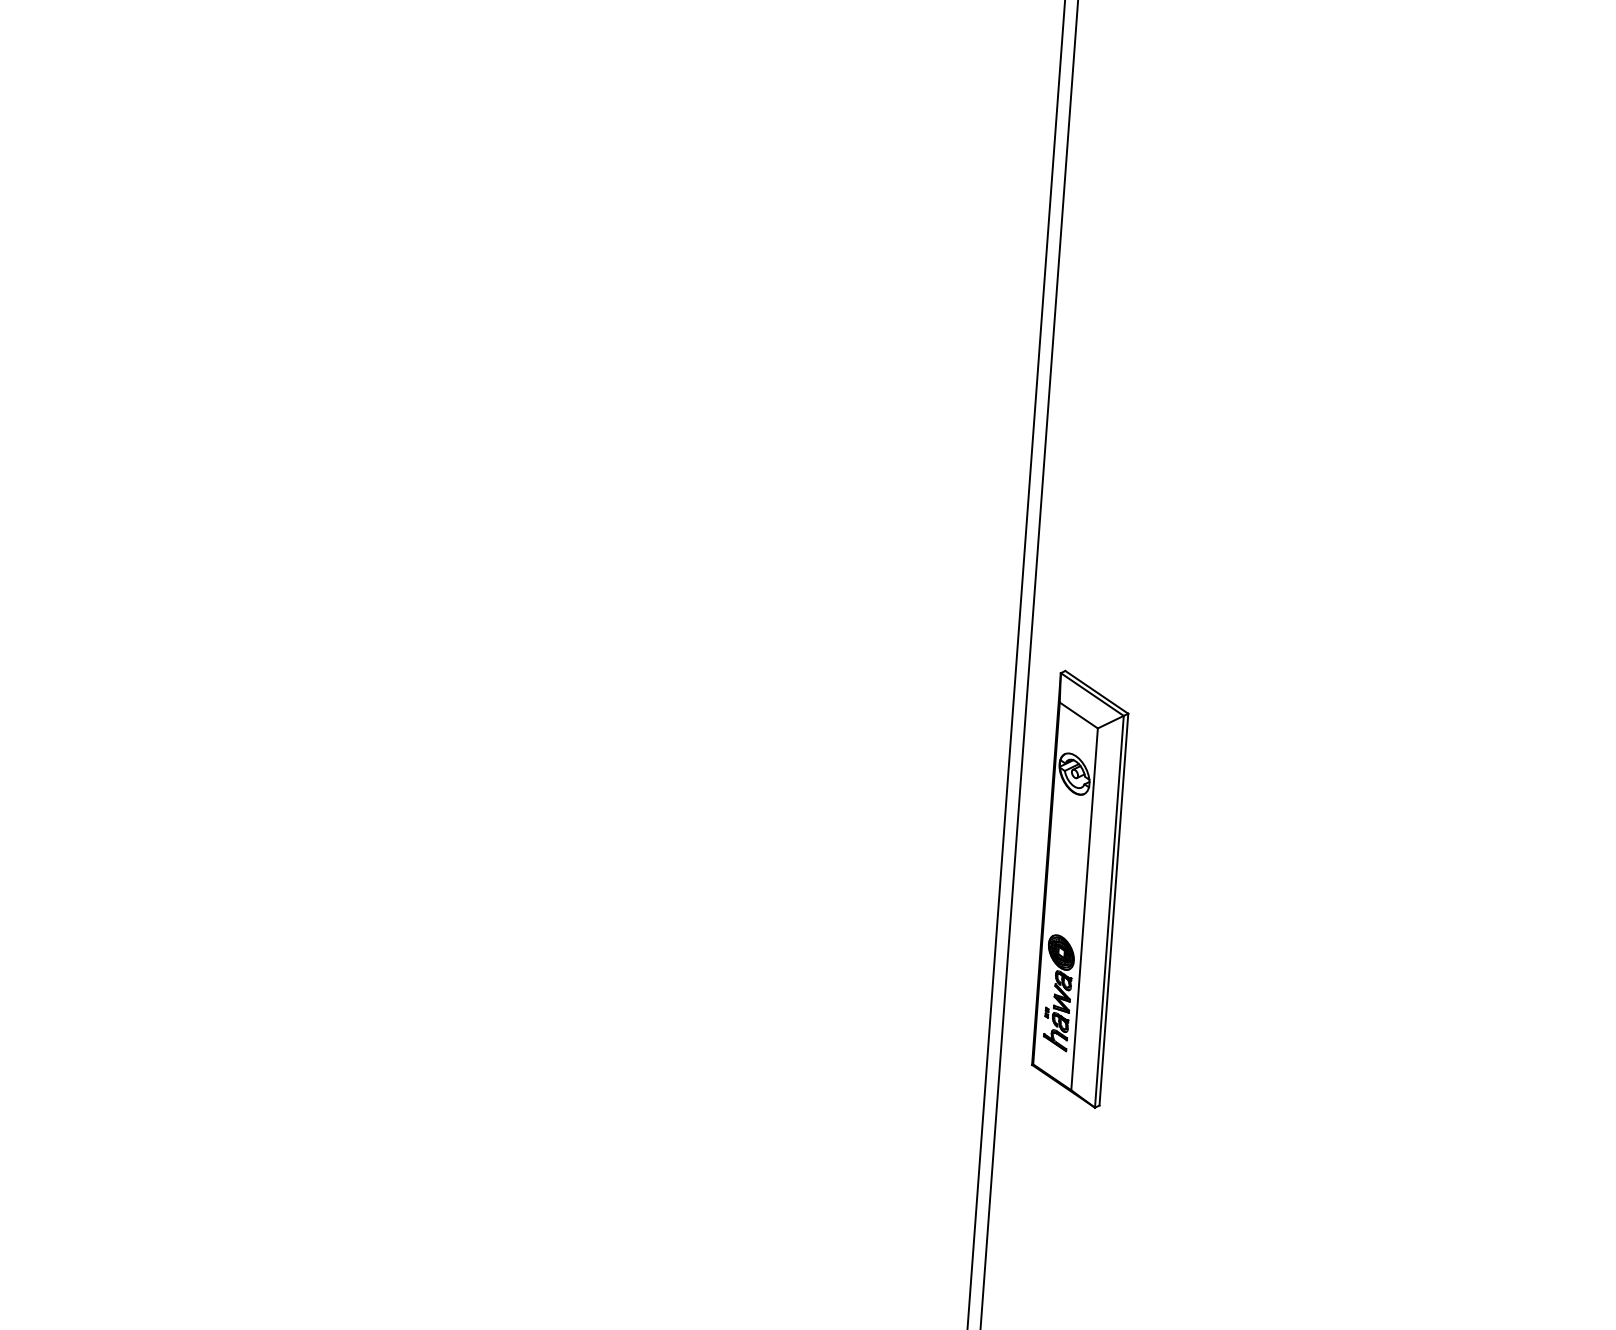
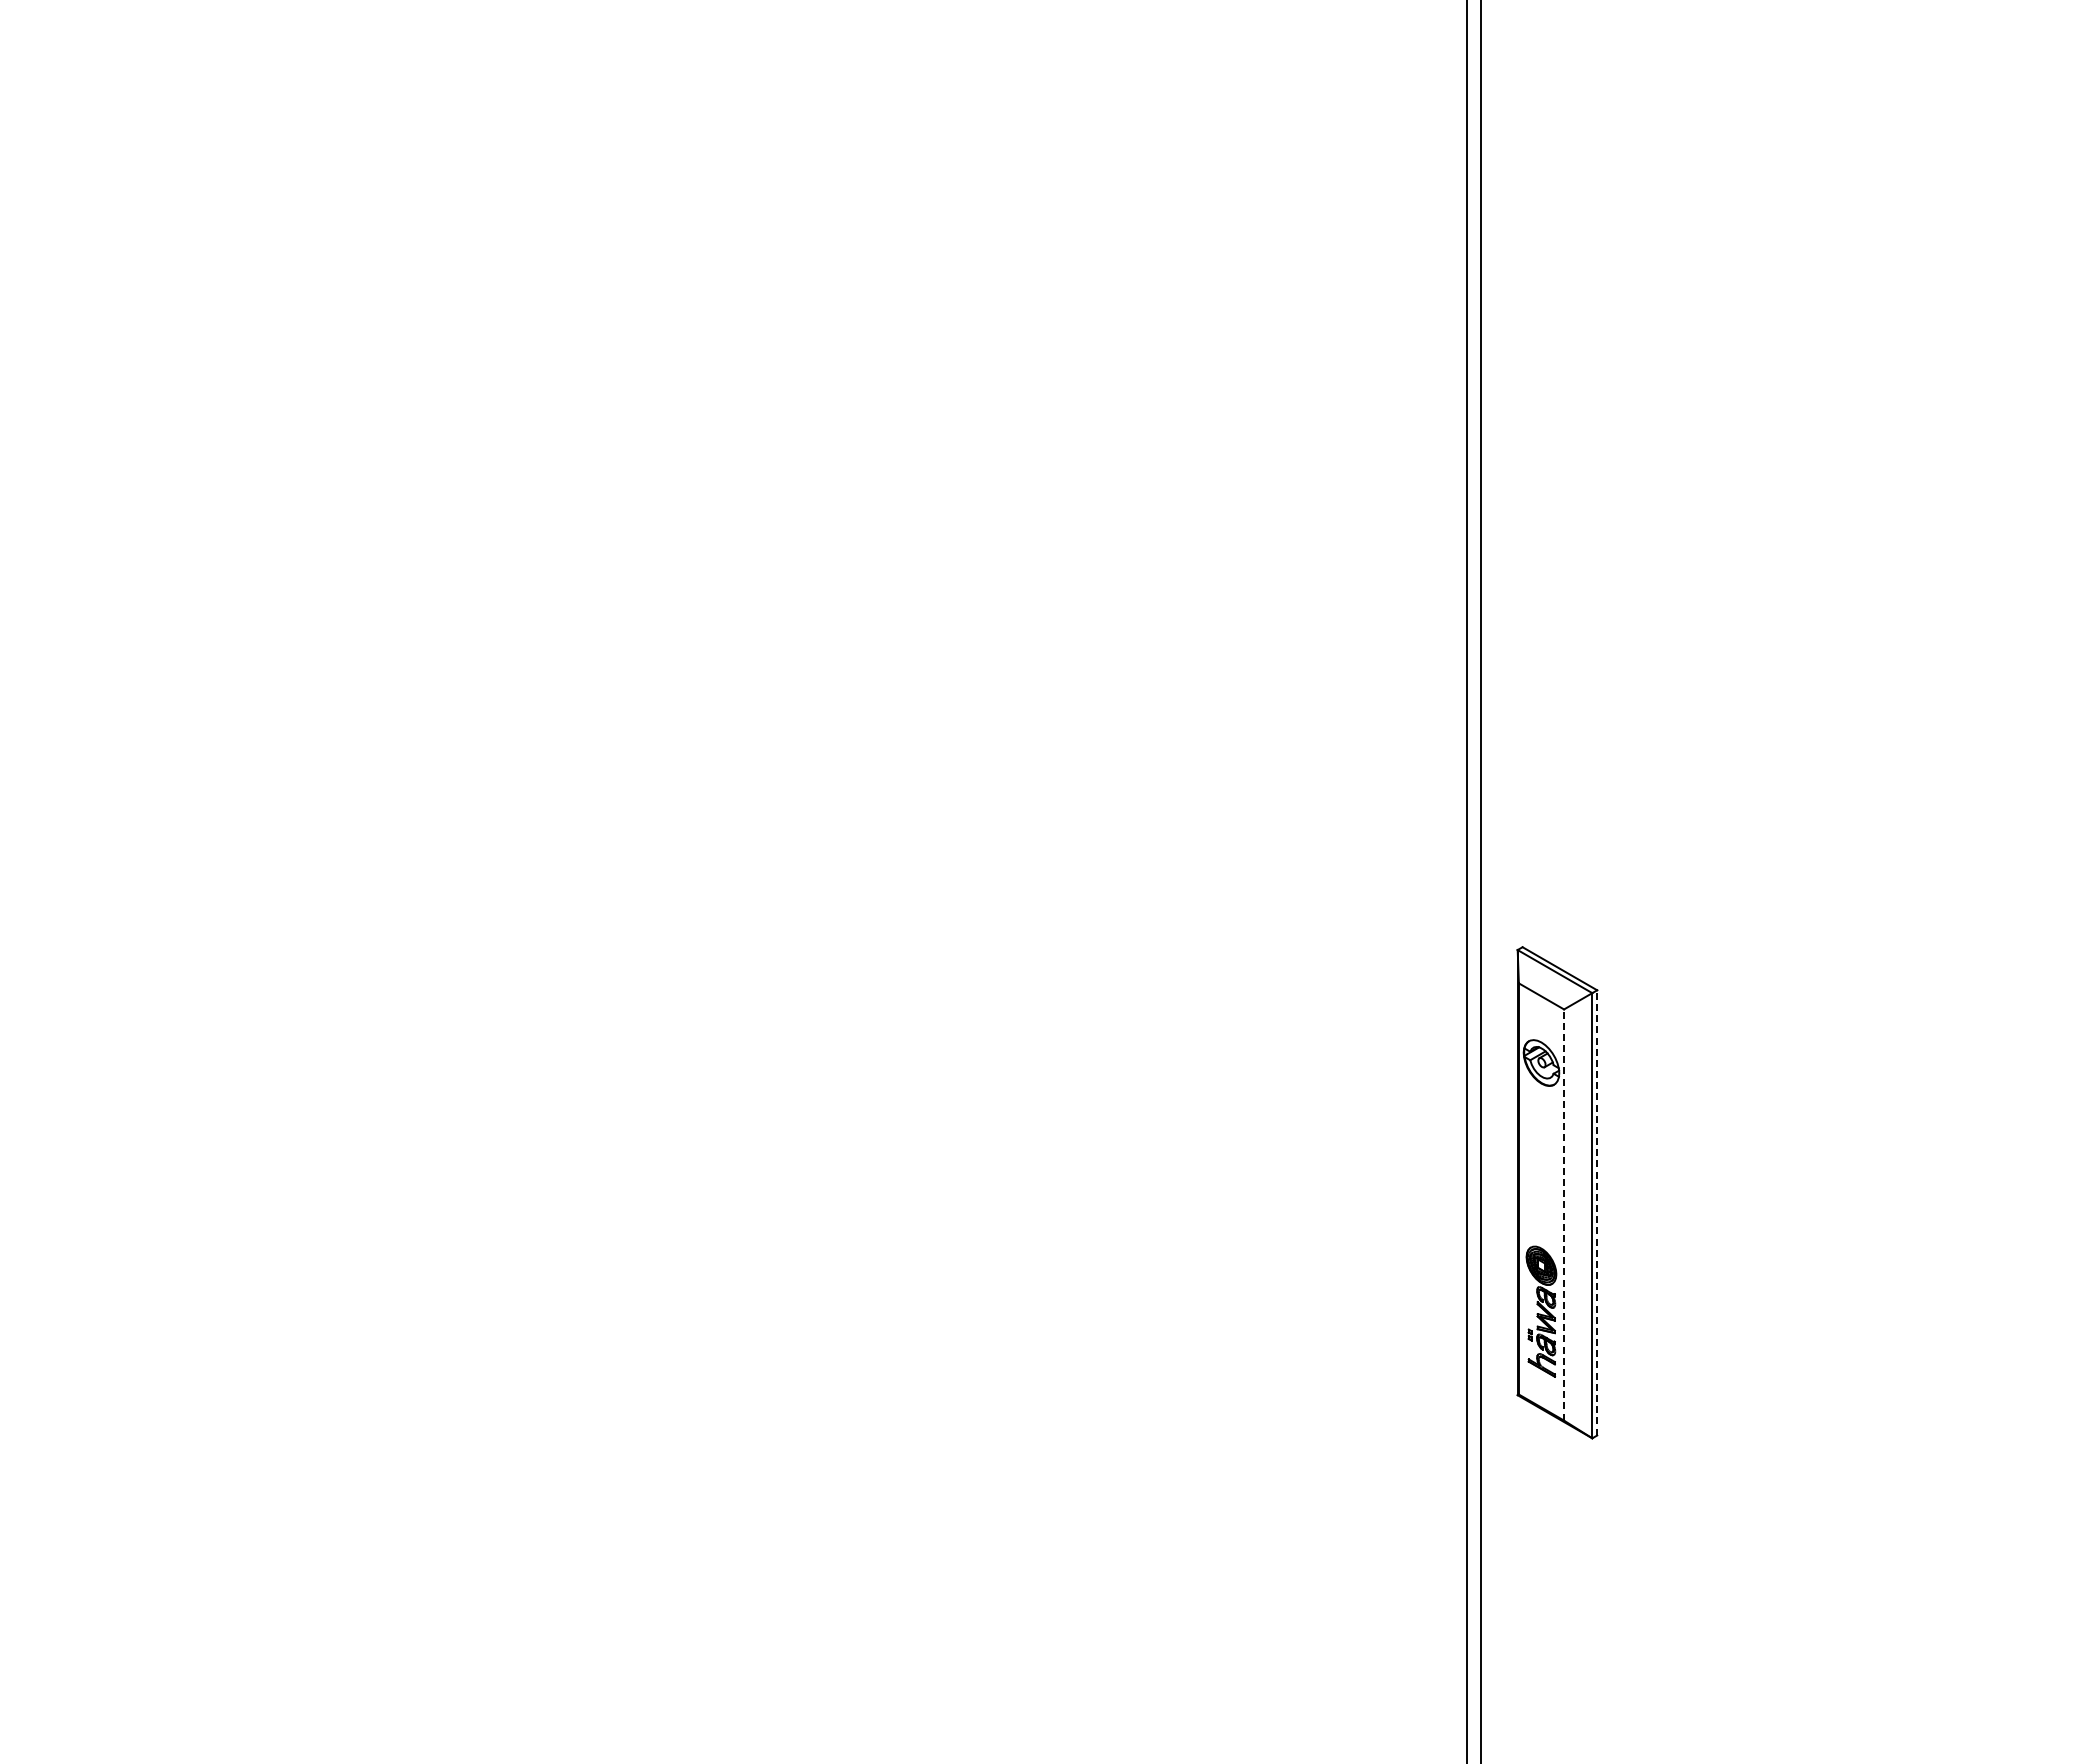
line: (1084, 909) -> (1564, 1215), solid -> dashed
line: (1114, 909) -> (1597, 1212), solid -> dashed

